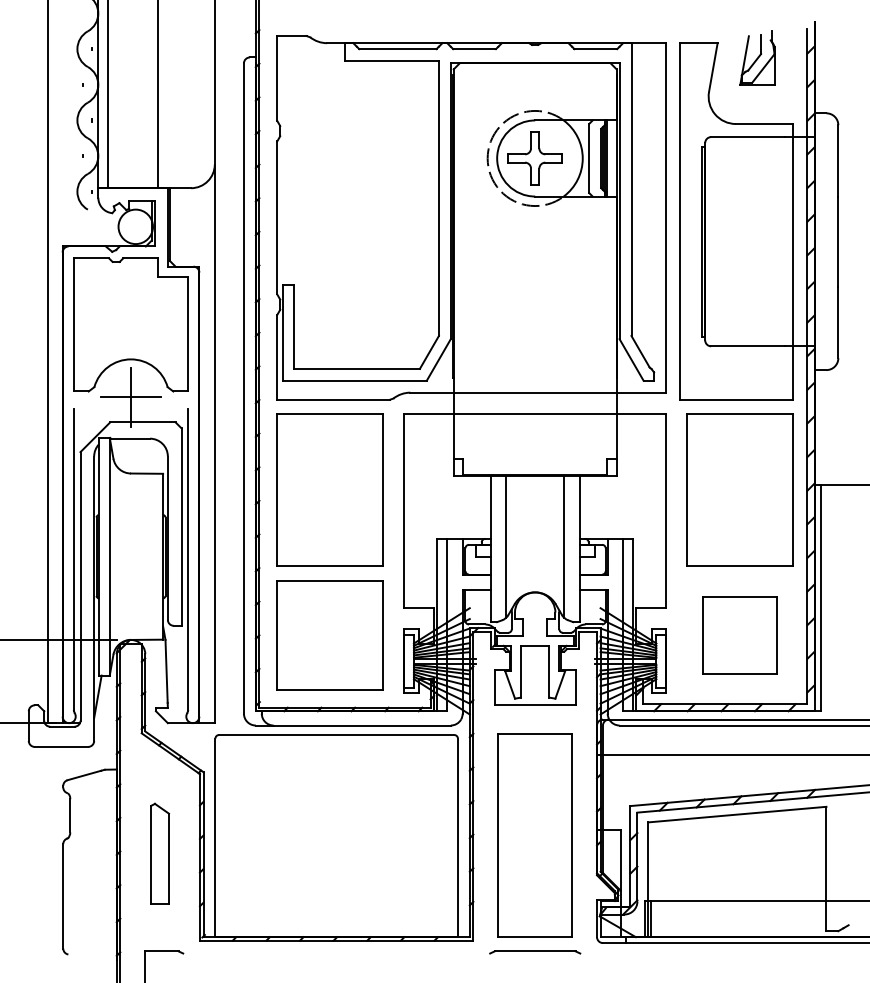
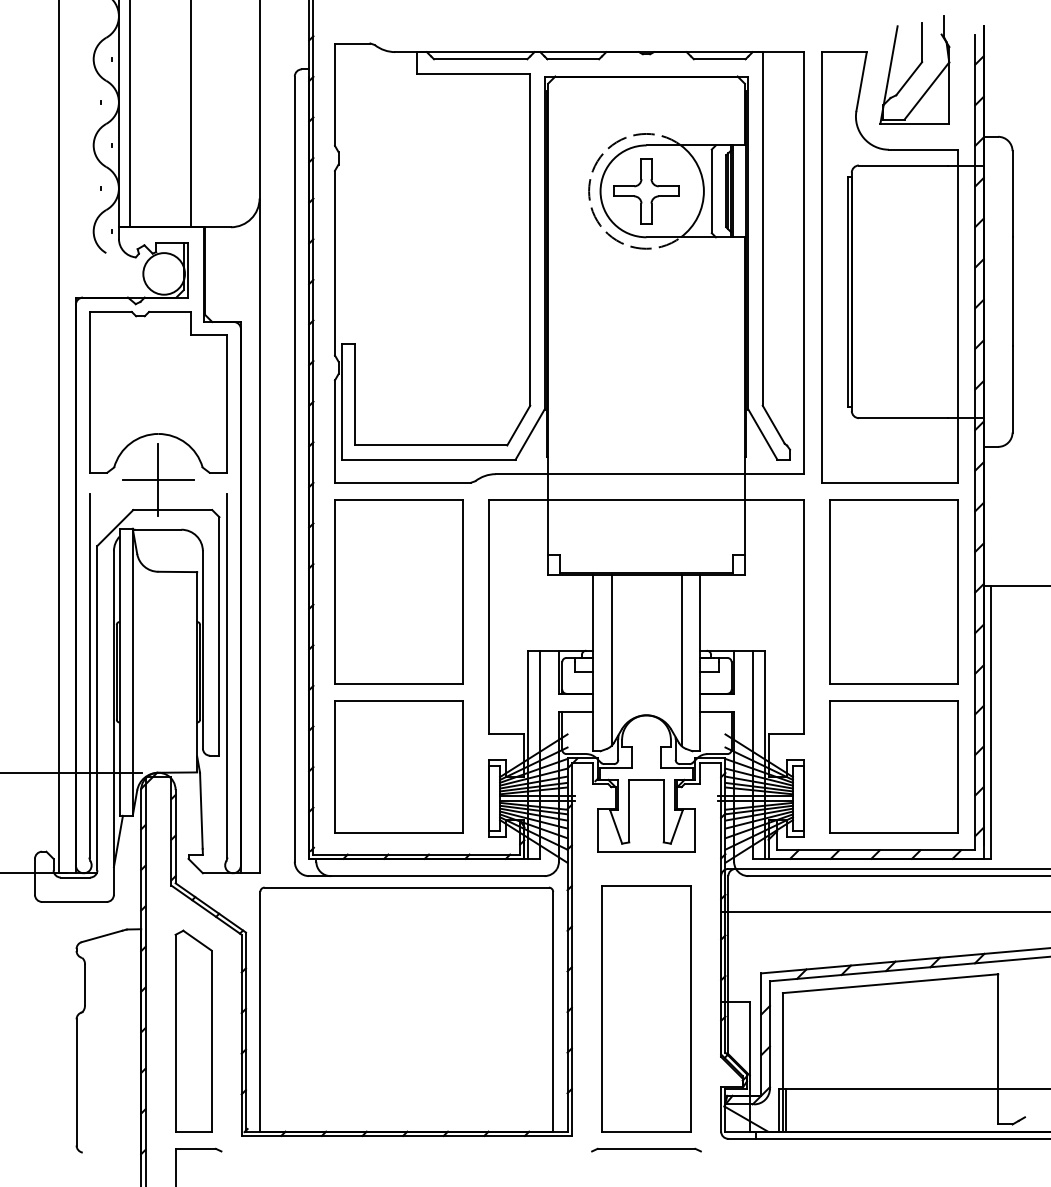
part: (757, 57) -> (914, 69), size x1.67
part: (739, 635) -> (893, 767), size x1.43
part: (159, 853) -> (192, 1030), size x1.67

